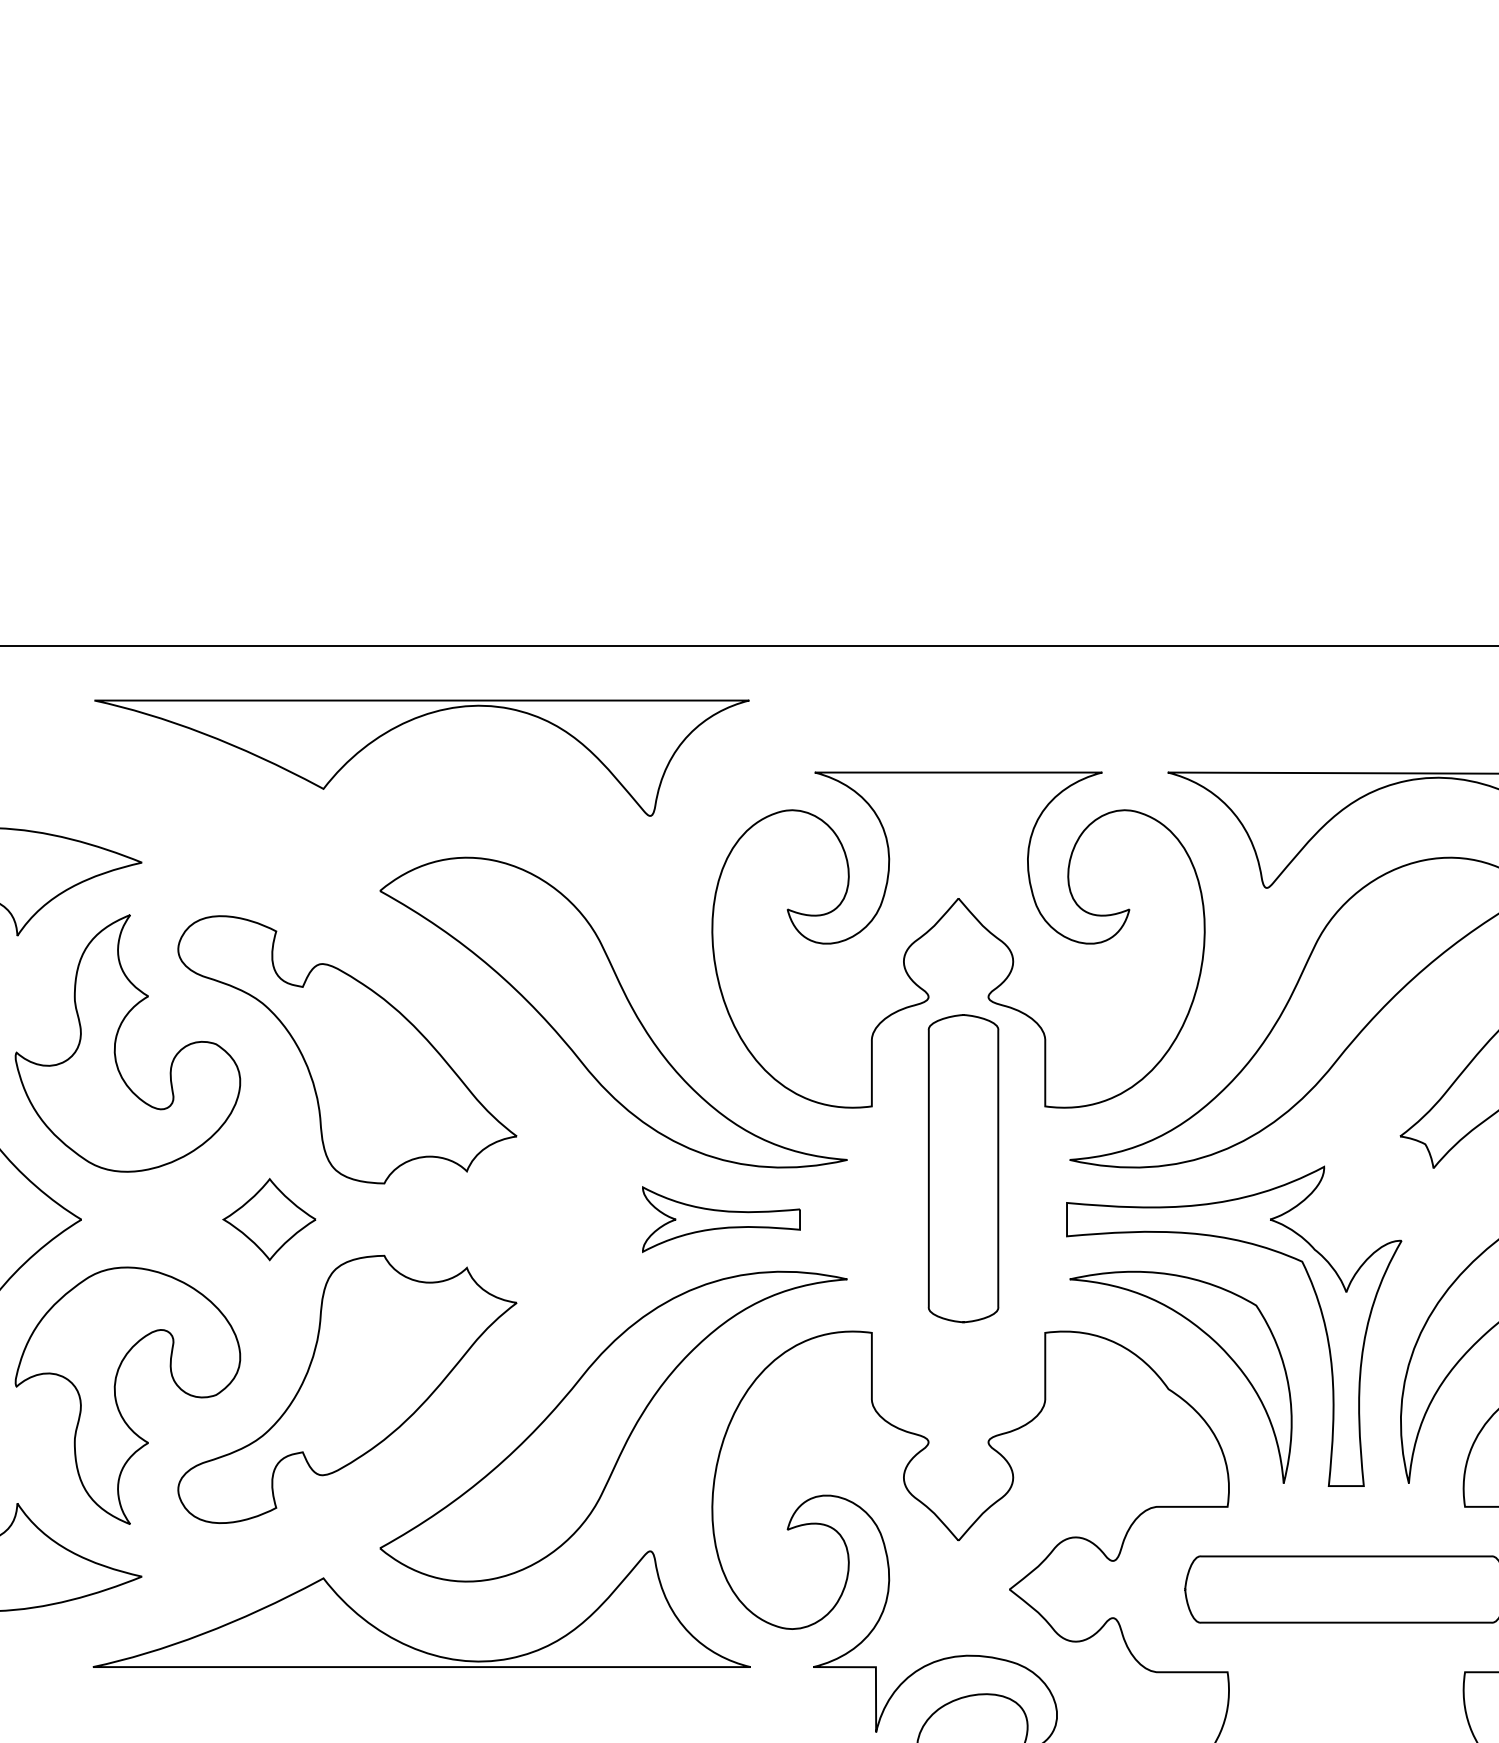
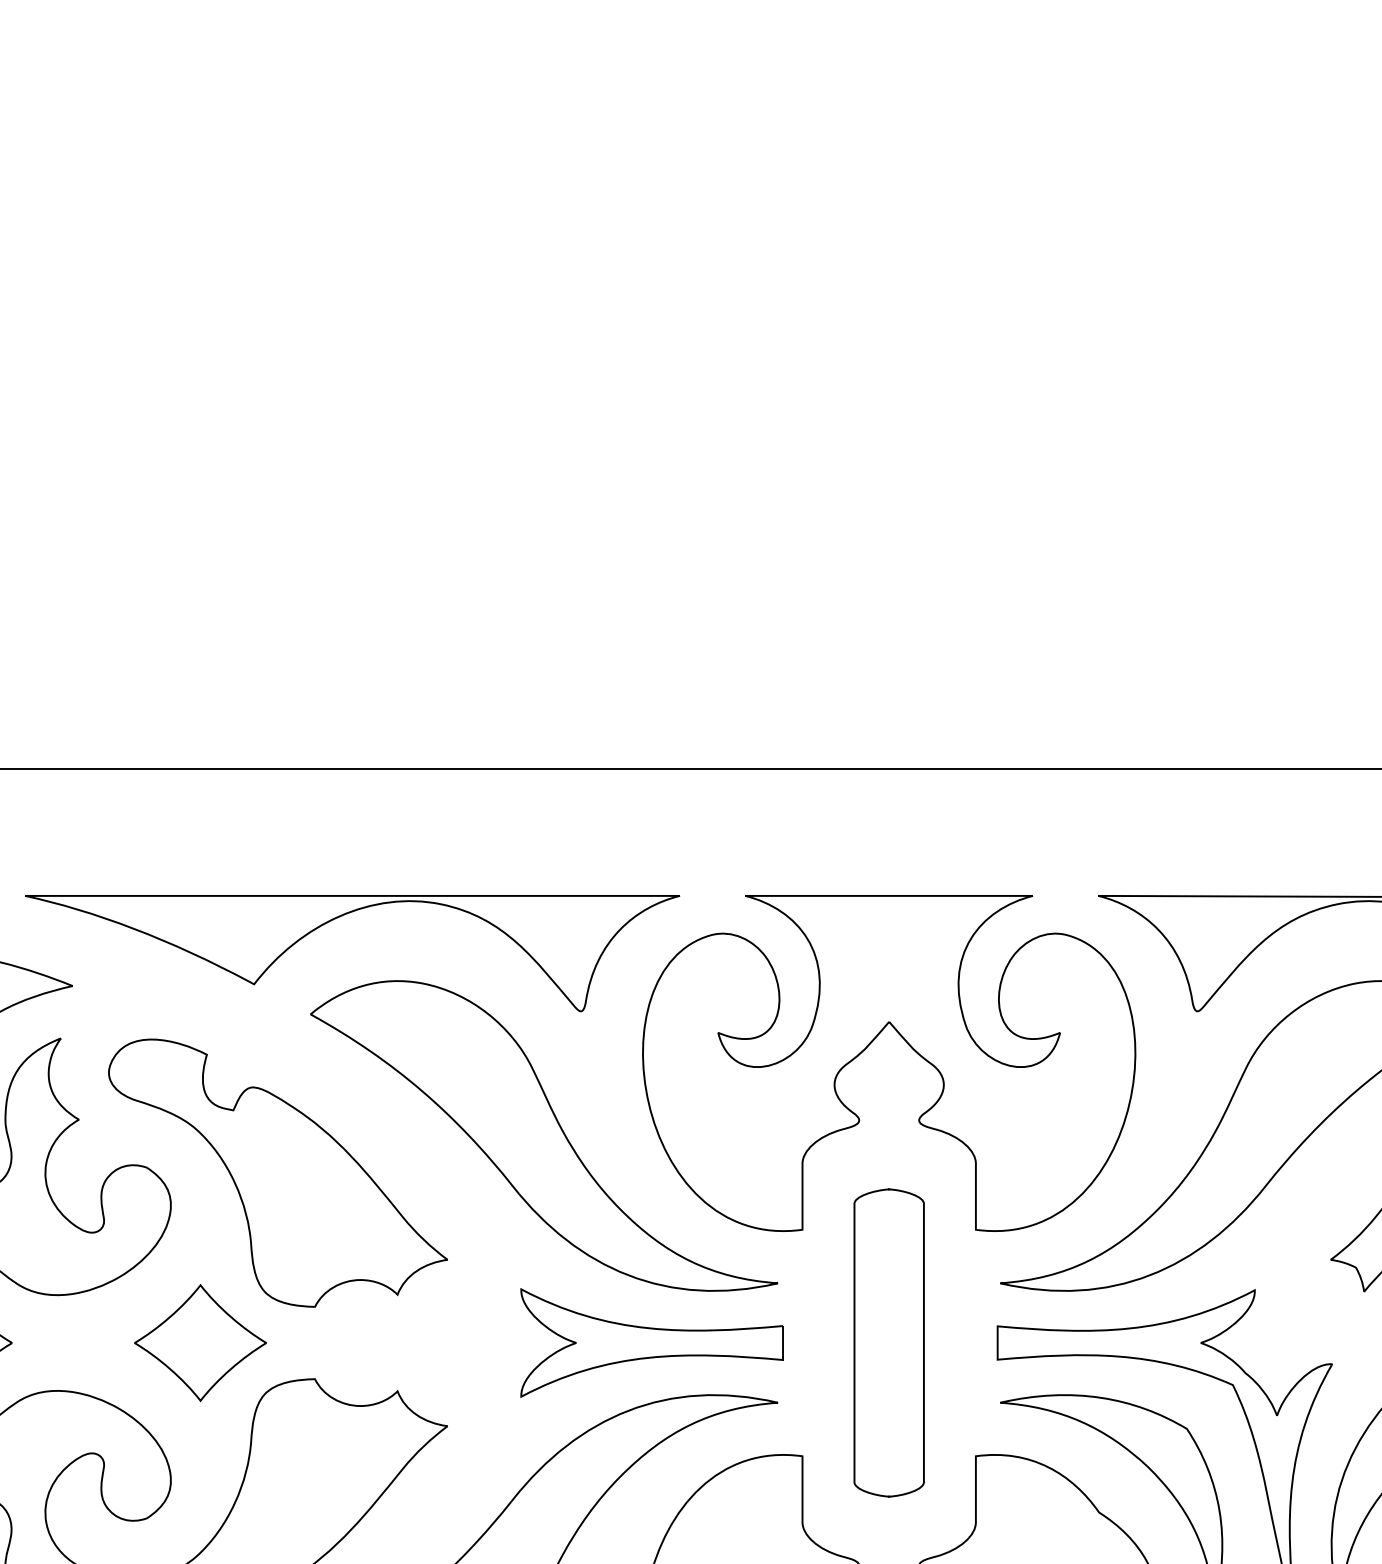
part: (406, 723) -> (337, 918), moved
part: (963, 1168) -> (889, 1342), moved
part: (269, 1219) -> (200, 1342), size x1.43
part: (721, 1219) -> (652, 1342), size x1.67

